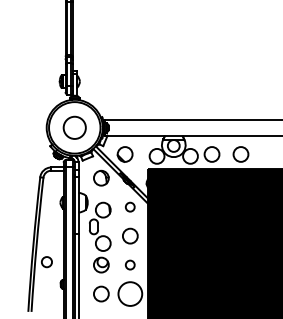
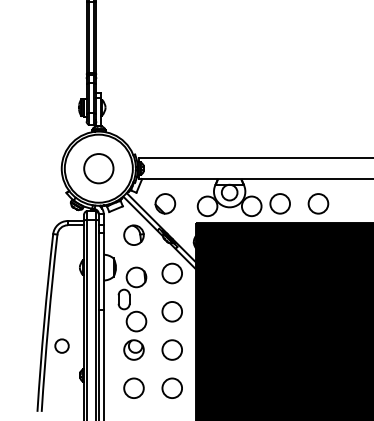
circle: (129, 207) -> (171, 273), size x1.67
circle: (129, 264) -> (171, 349), size x1.67
circle: (130, 294) -> (172, 388), size x0.62

